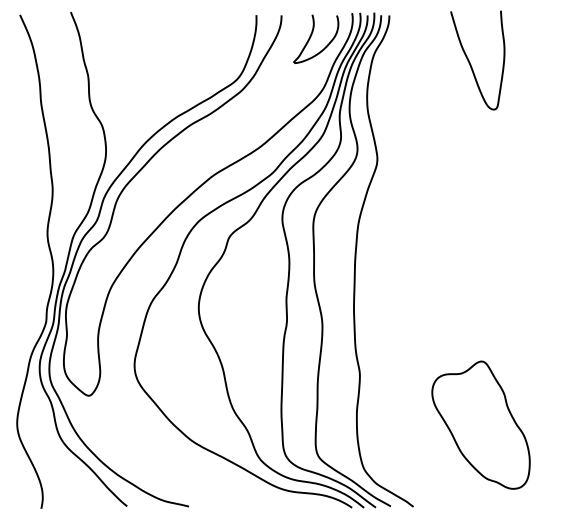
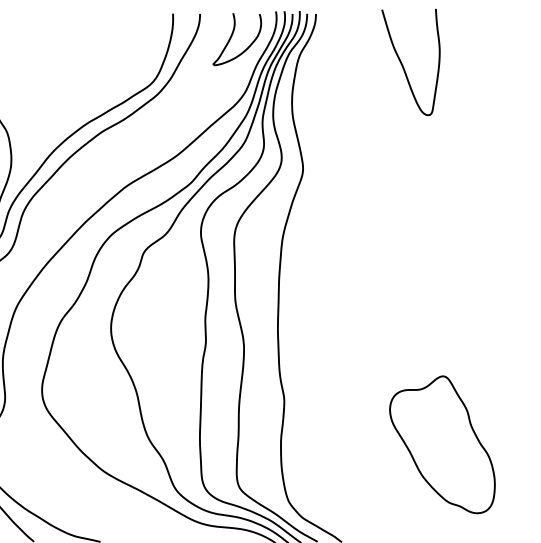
part: (480, 424) -> (441, 444), moved

